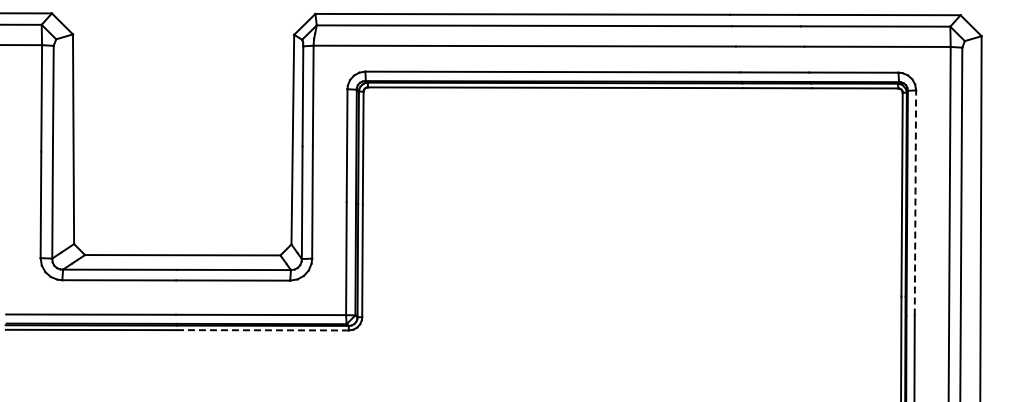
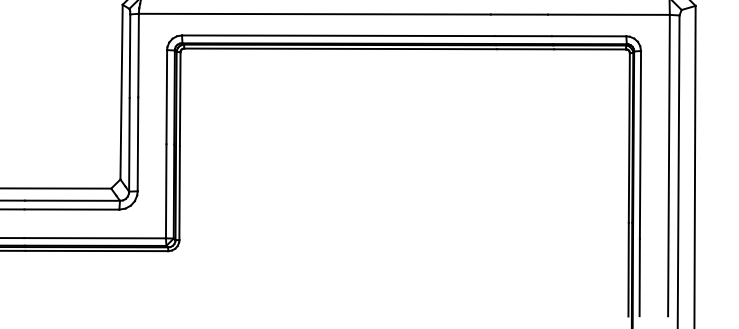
line: (915, 202) -> (640, 144), dashed -> solid
line: (263, 330) -> (97, 251), dashed -> solid

